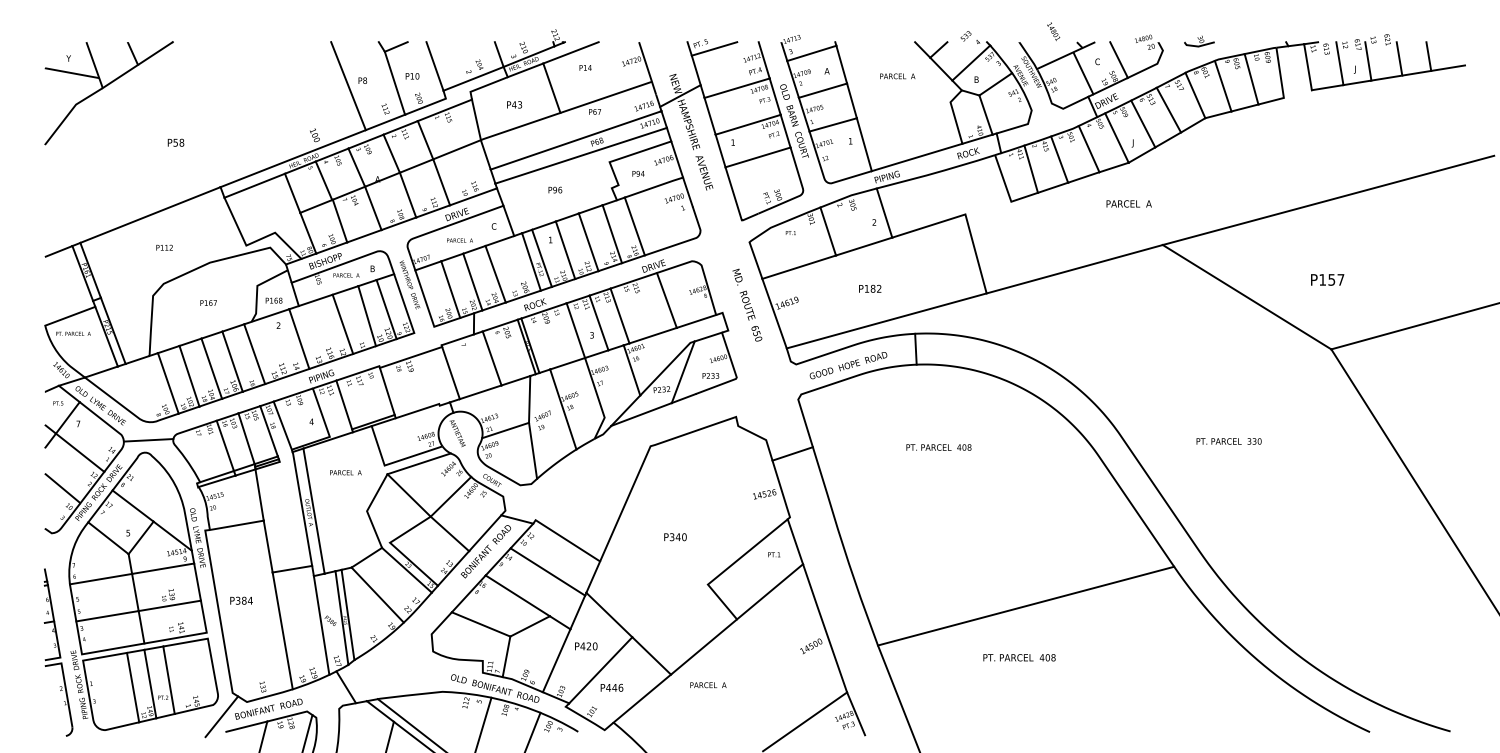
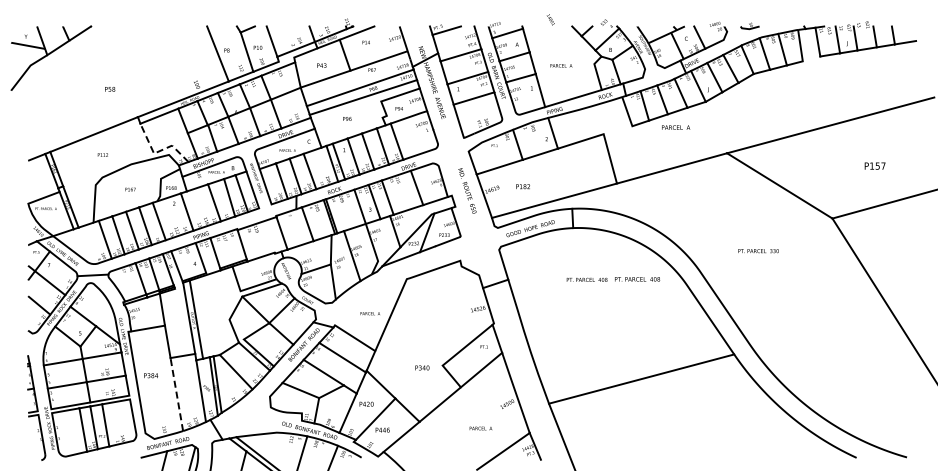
text: (1053, 31) -> (550, 19), moved
text: (897, 75) -> (561, 65), moved
part: (109, 91) -> (51, 57), moved
text: (1129, 203) -> (676, 127), moved
line: (253, 242) -> (158, 151), solid -> dashed
text: (1326, 278) -> (874, 165), moved
text: (869, 288) -> (522, 186), moved
text: (1229, 442) -> (758, 251), moved
text: (344, 472) -> (369, 313), moved
text: (675, 536) -> (422, 367), moved
line: (282, 630) -> (176, 394), solid -> dashed
text: (1019, 657) -> (637, 279), moved
text: (707, 685) -> (480, 428), moved
line: (221, 715) -> (138, 447), removed

